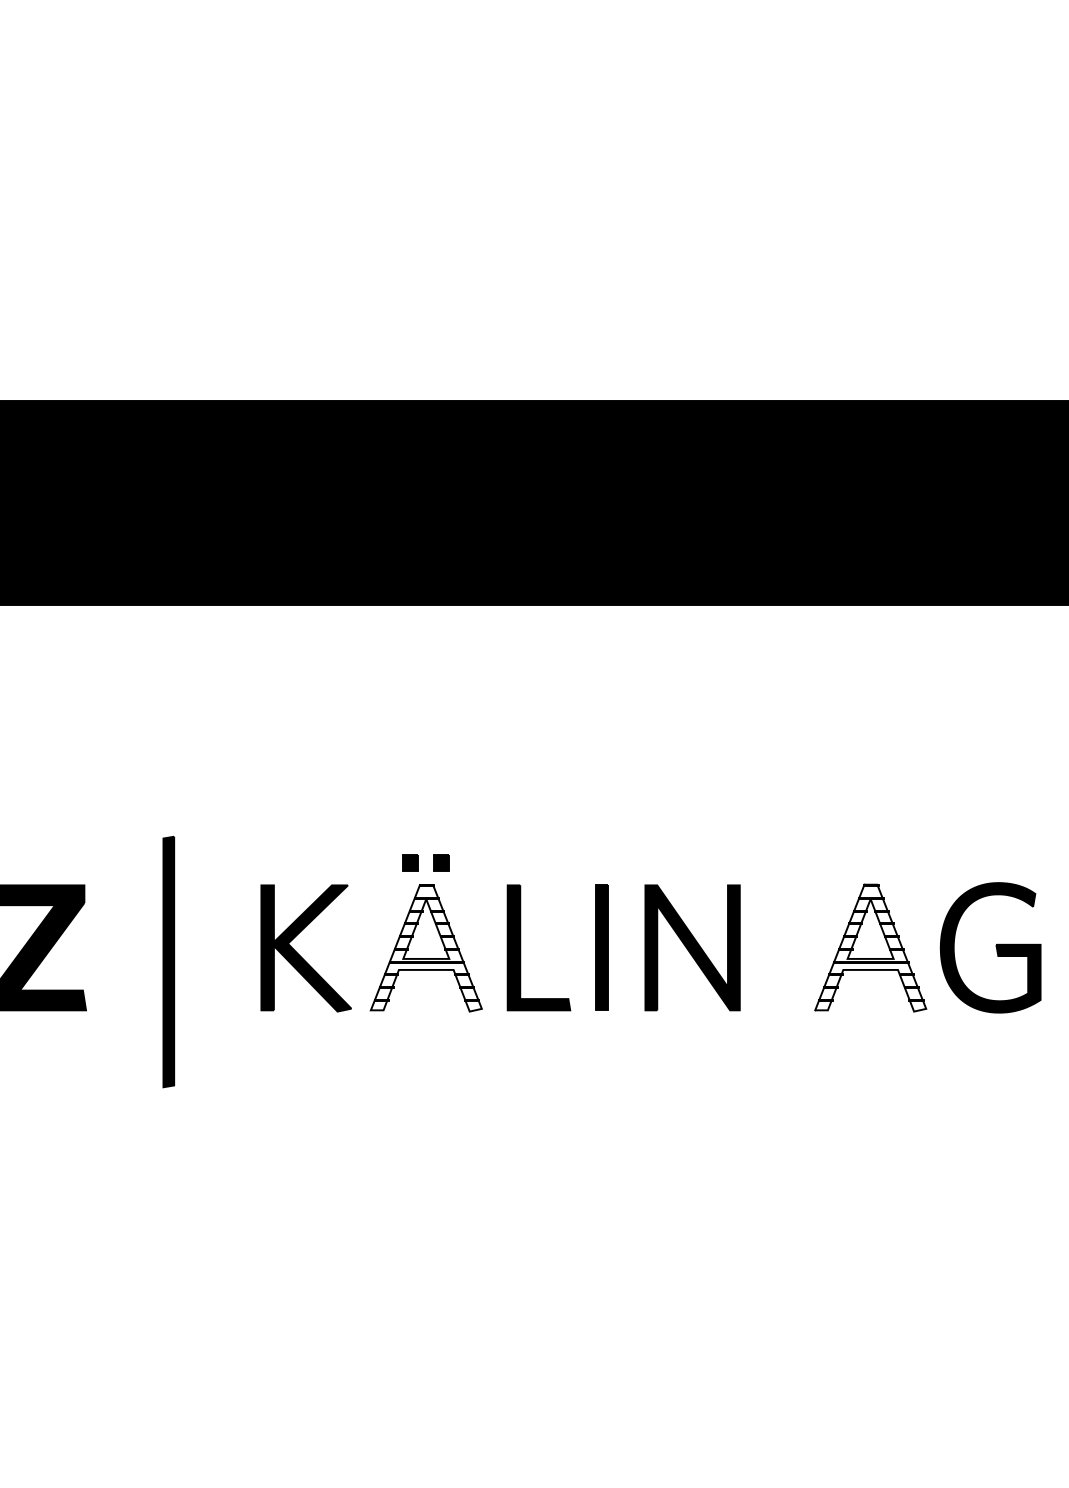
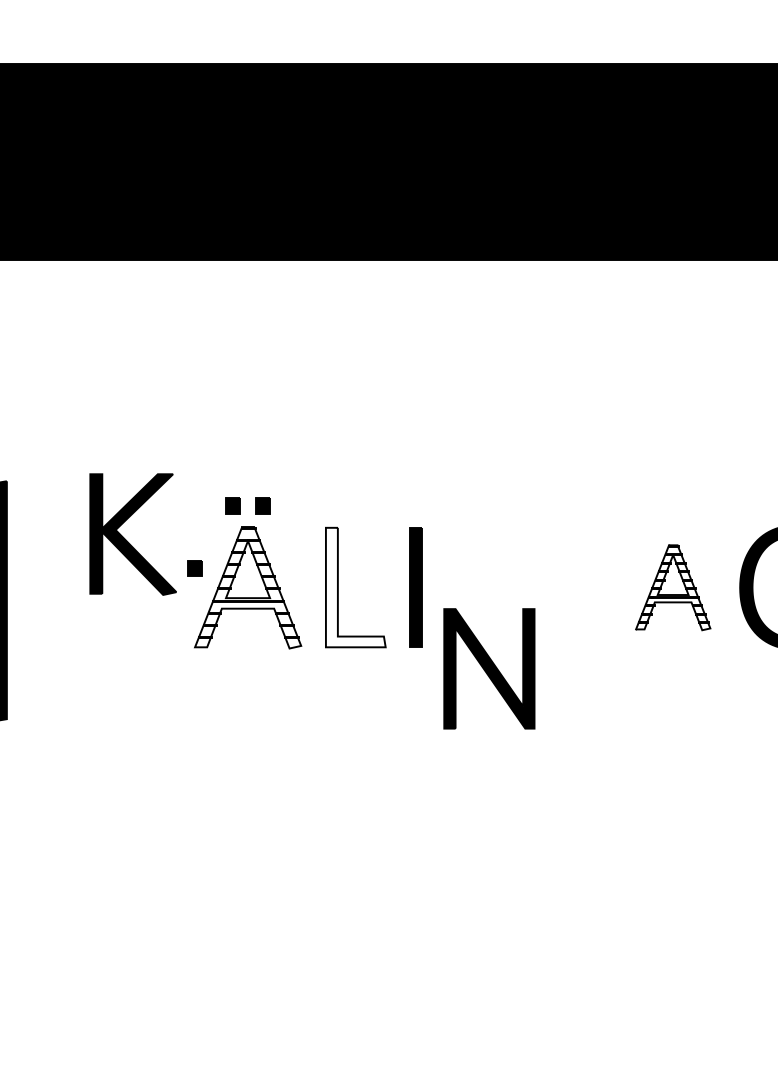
part: (370, 927) -> (194, 568), added
fill: (538, 947) -> (355, 587), removed
part: (692, 947) -> (489, 668), moved
part: (870, 947) -> (672, 587), size x0.7
part: (299, 954) -> (126, 540), moved

